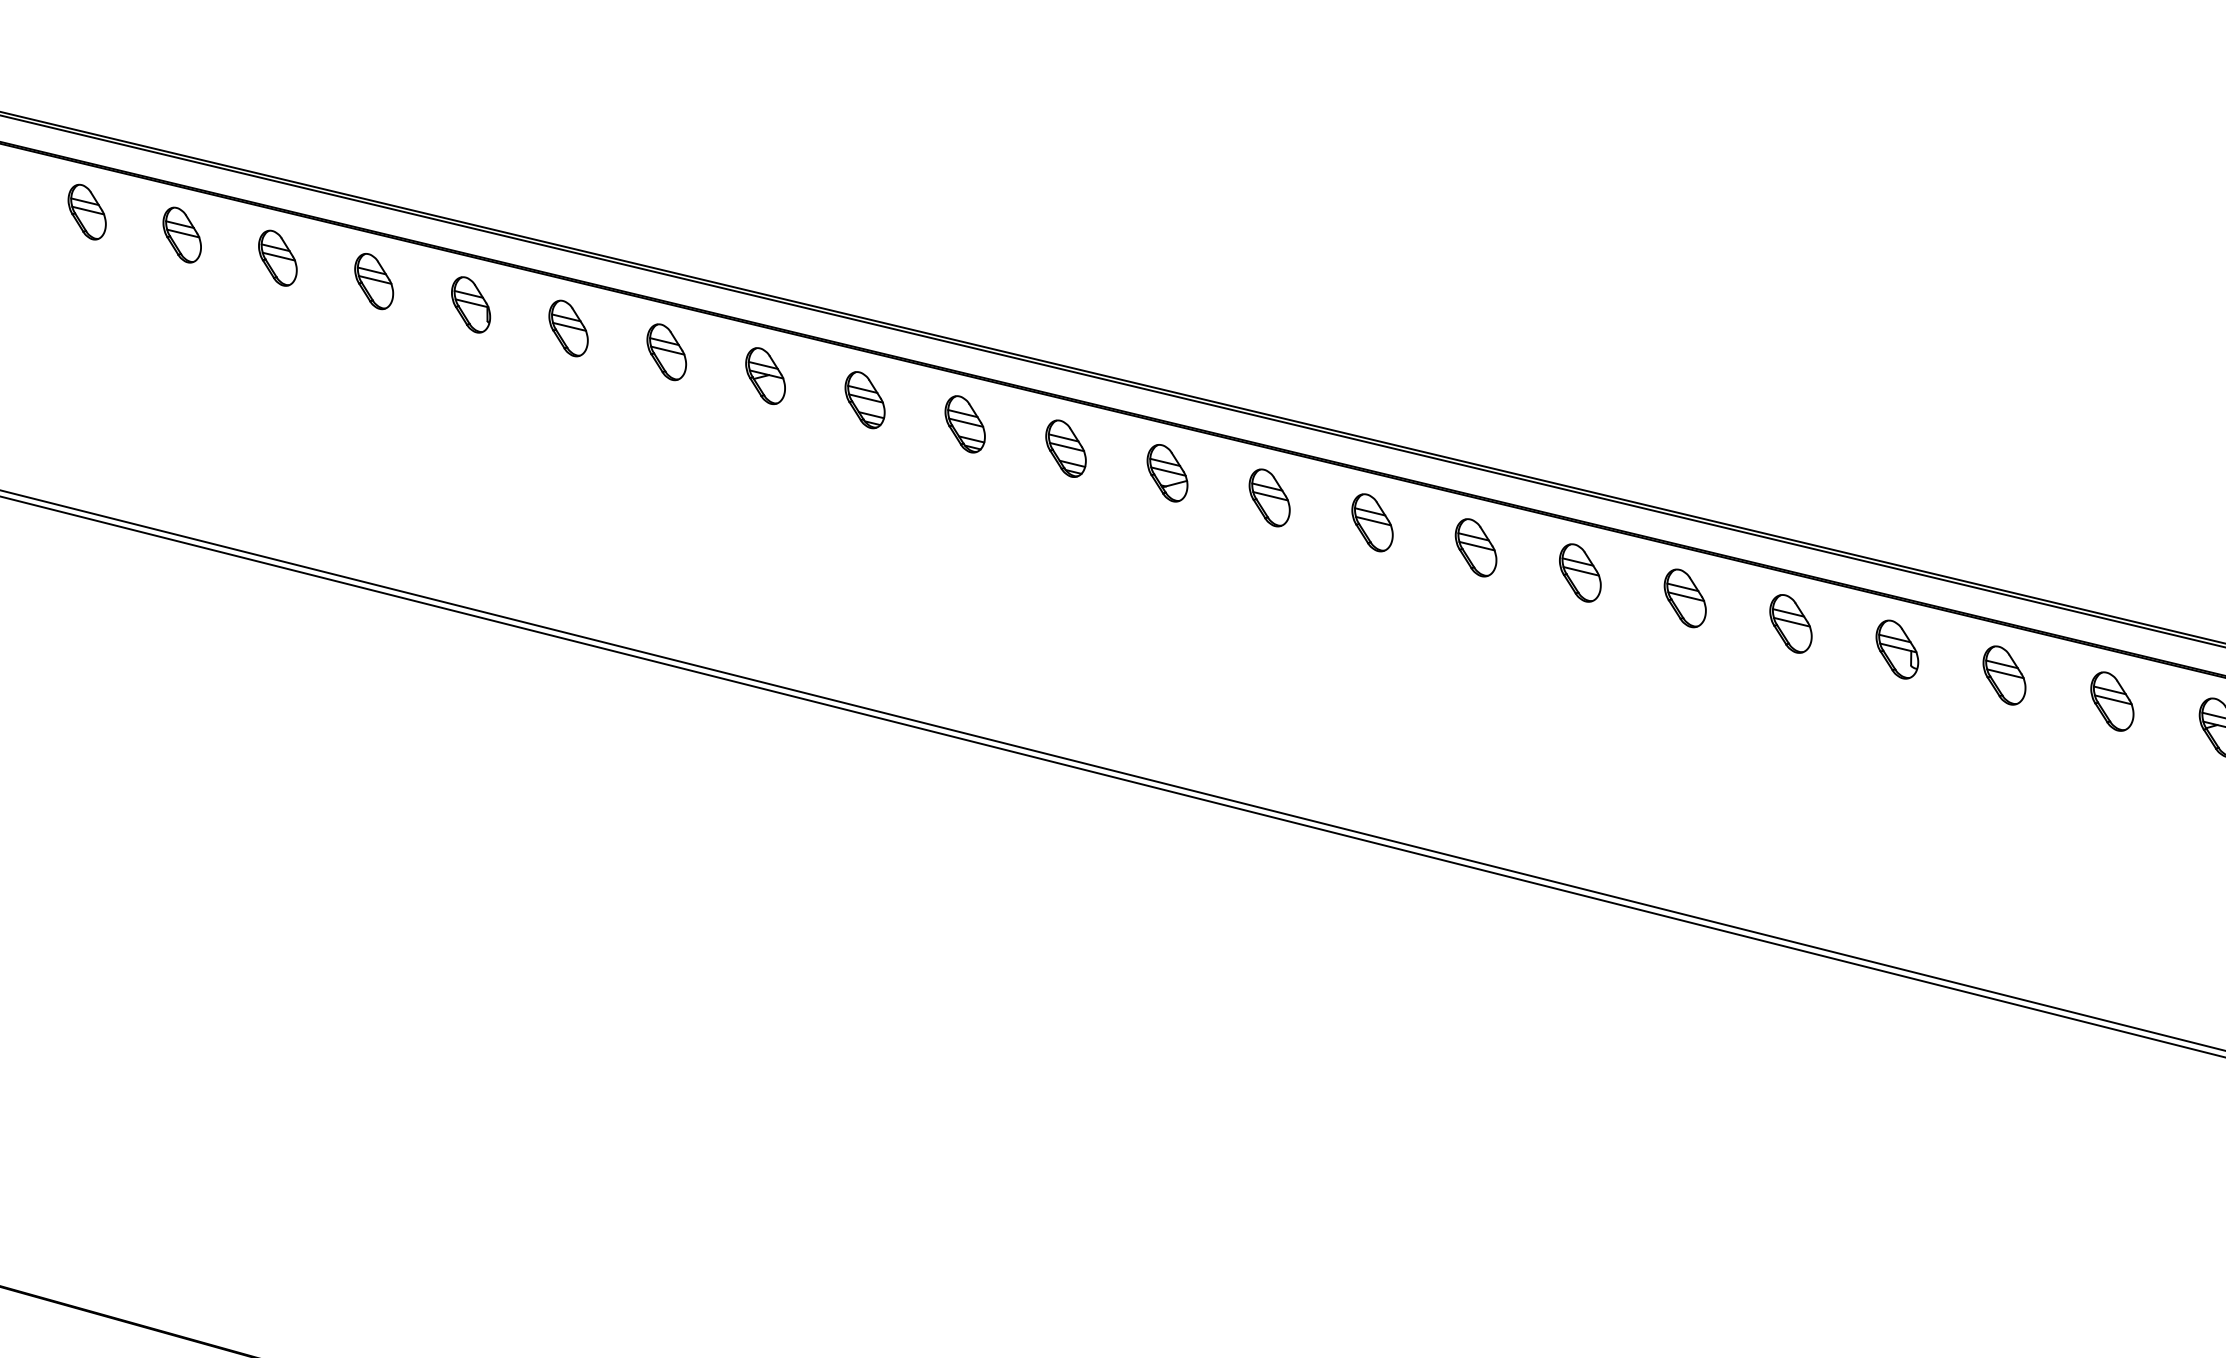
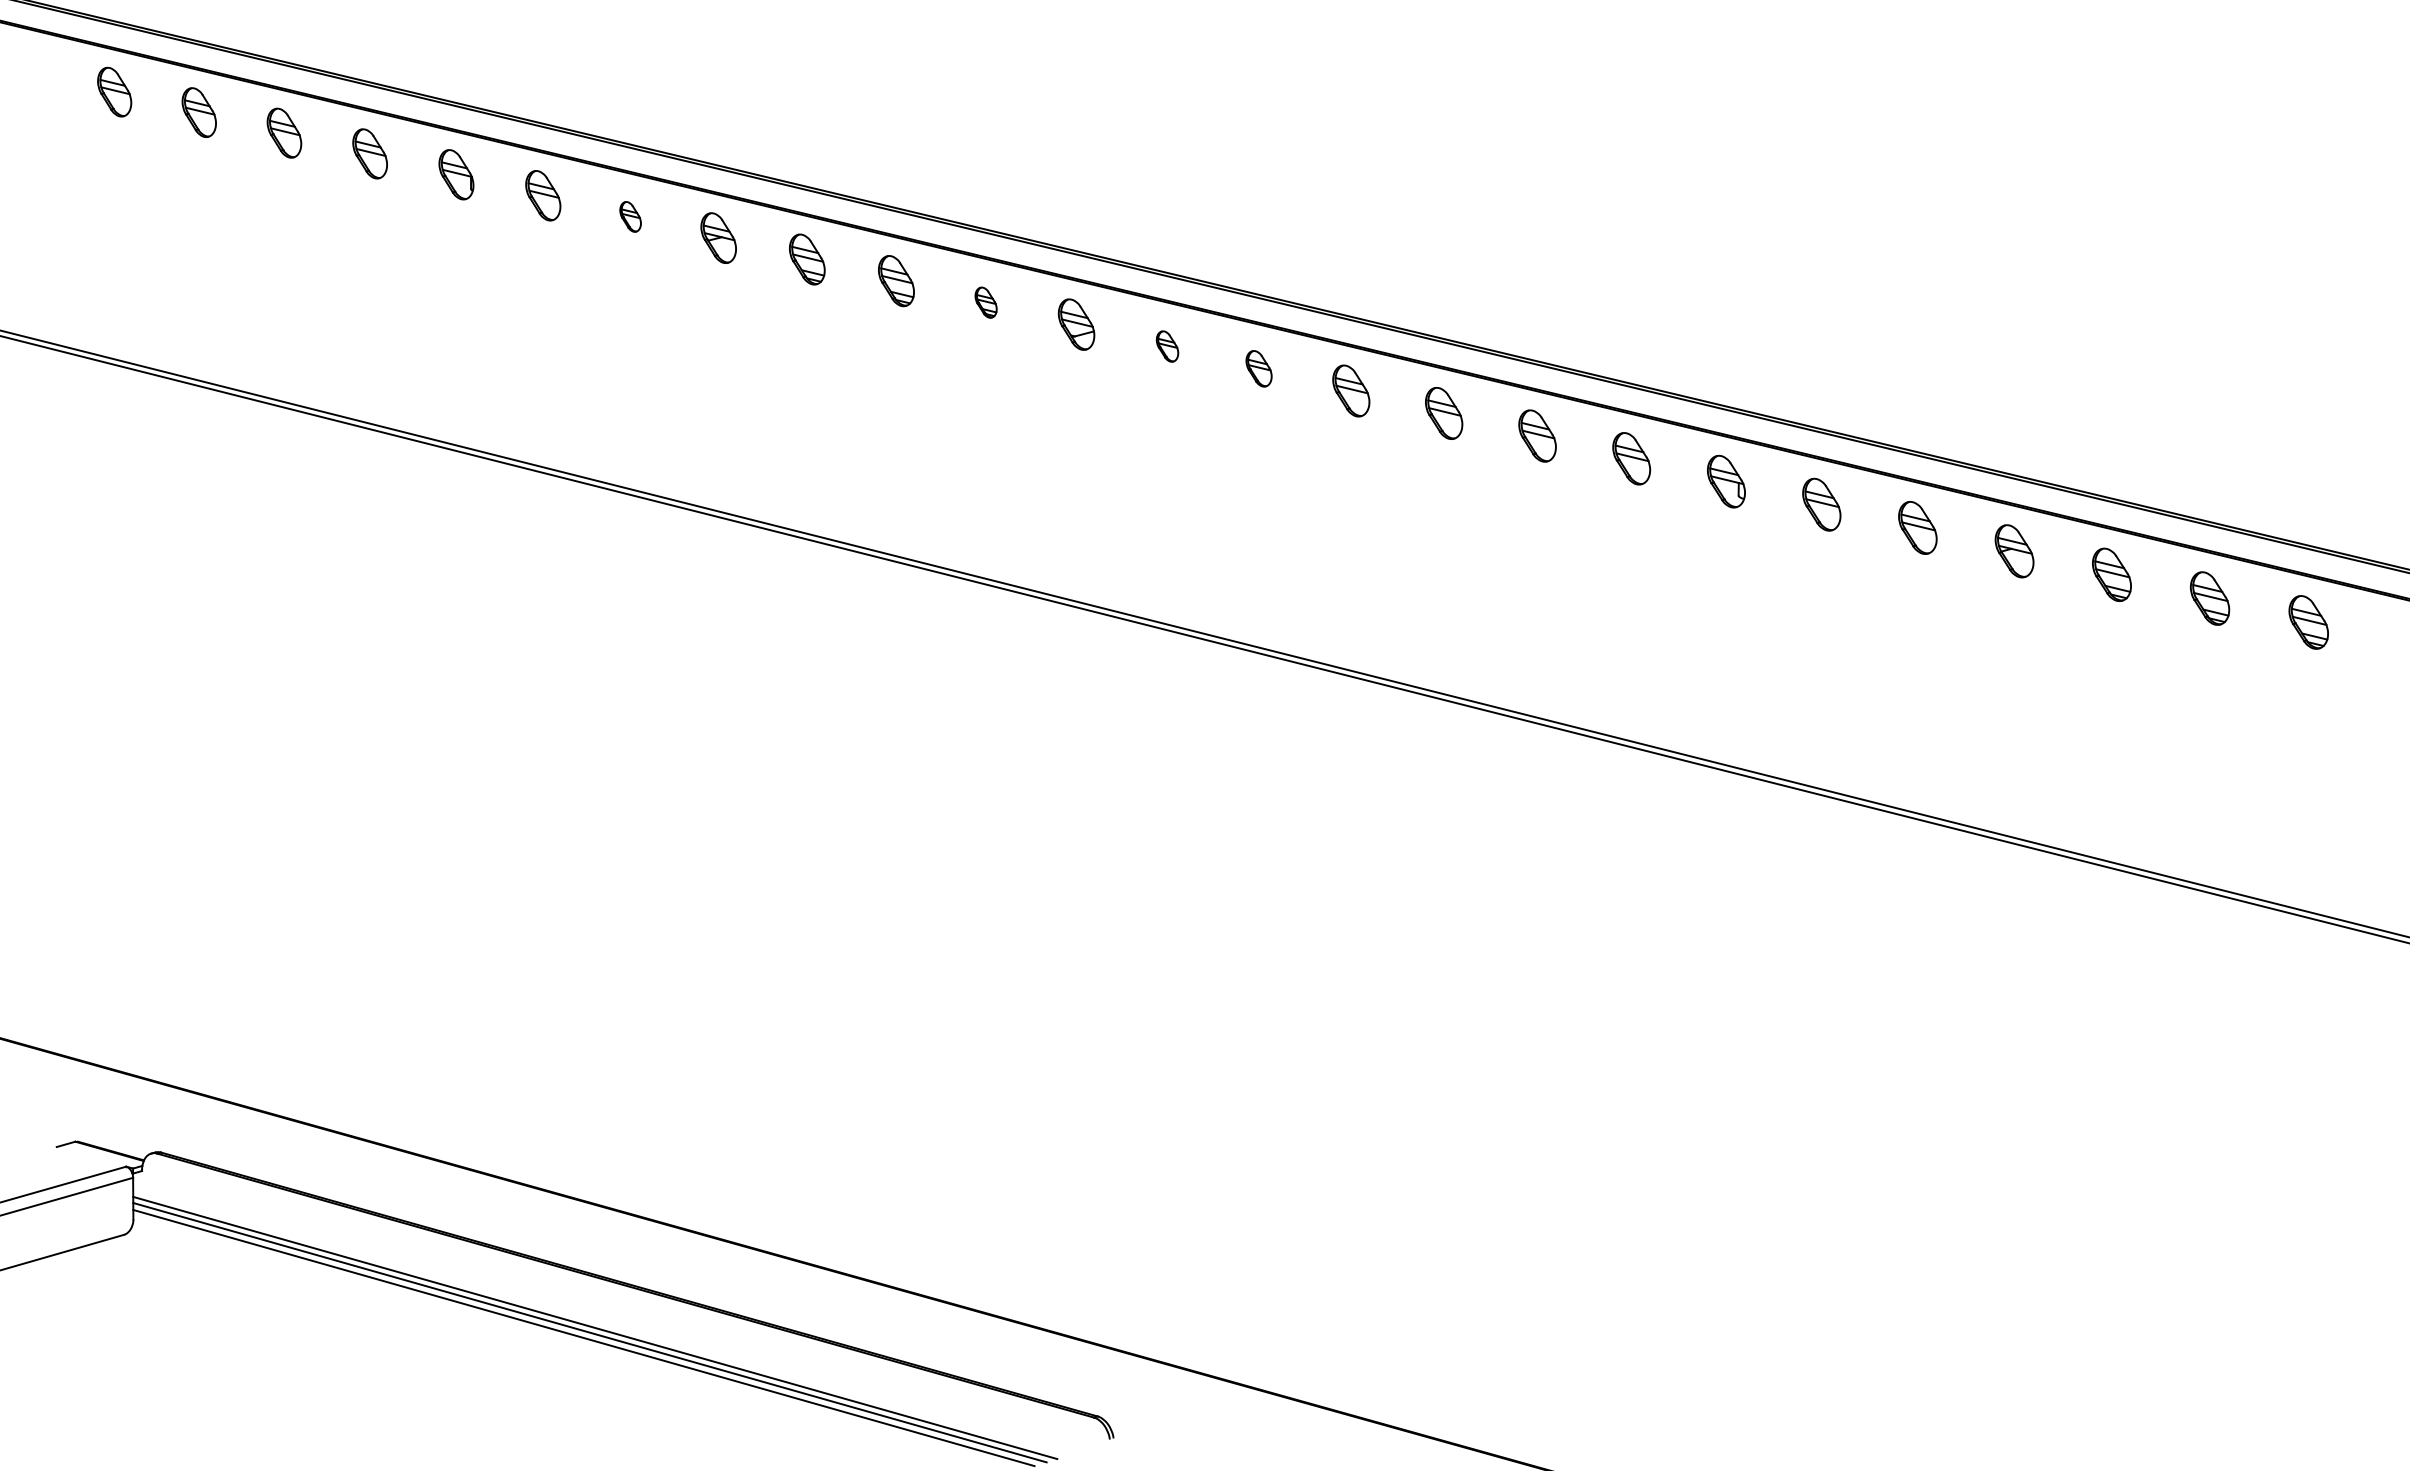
part: (666, 351) -> (630, 216), size x0.6
part: (1065, 448) -> (985, 302), size x0.6
part: (1269, 497) -> (1167, 346), size x0.6
part: (1371, 522) -> (1258, 368), size x0.7

